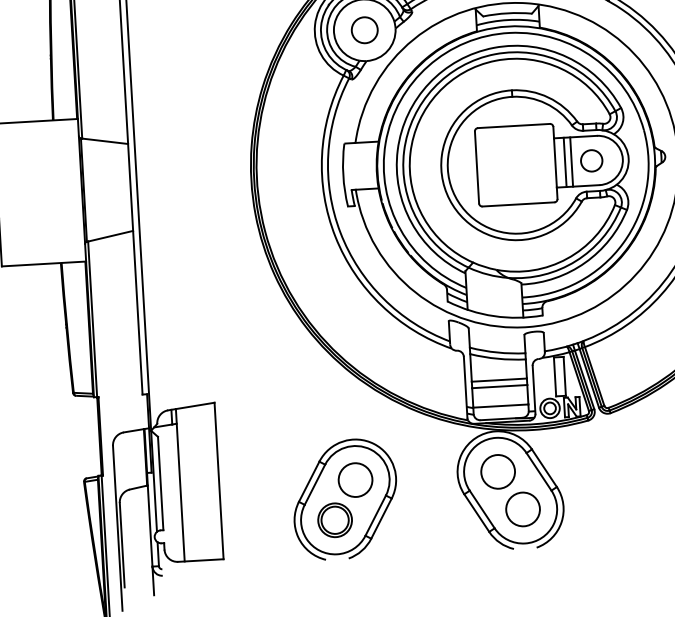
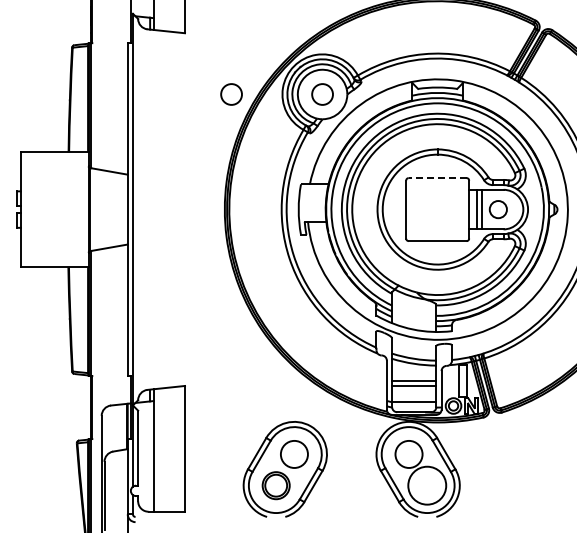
circle: (251, 36) -> (231, 94), added
line: (513, 126) -> (437, 178), solid -> dashed
circle: (522, 509) -> (426, 485), size x1.4

